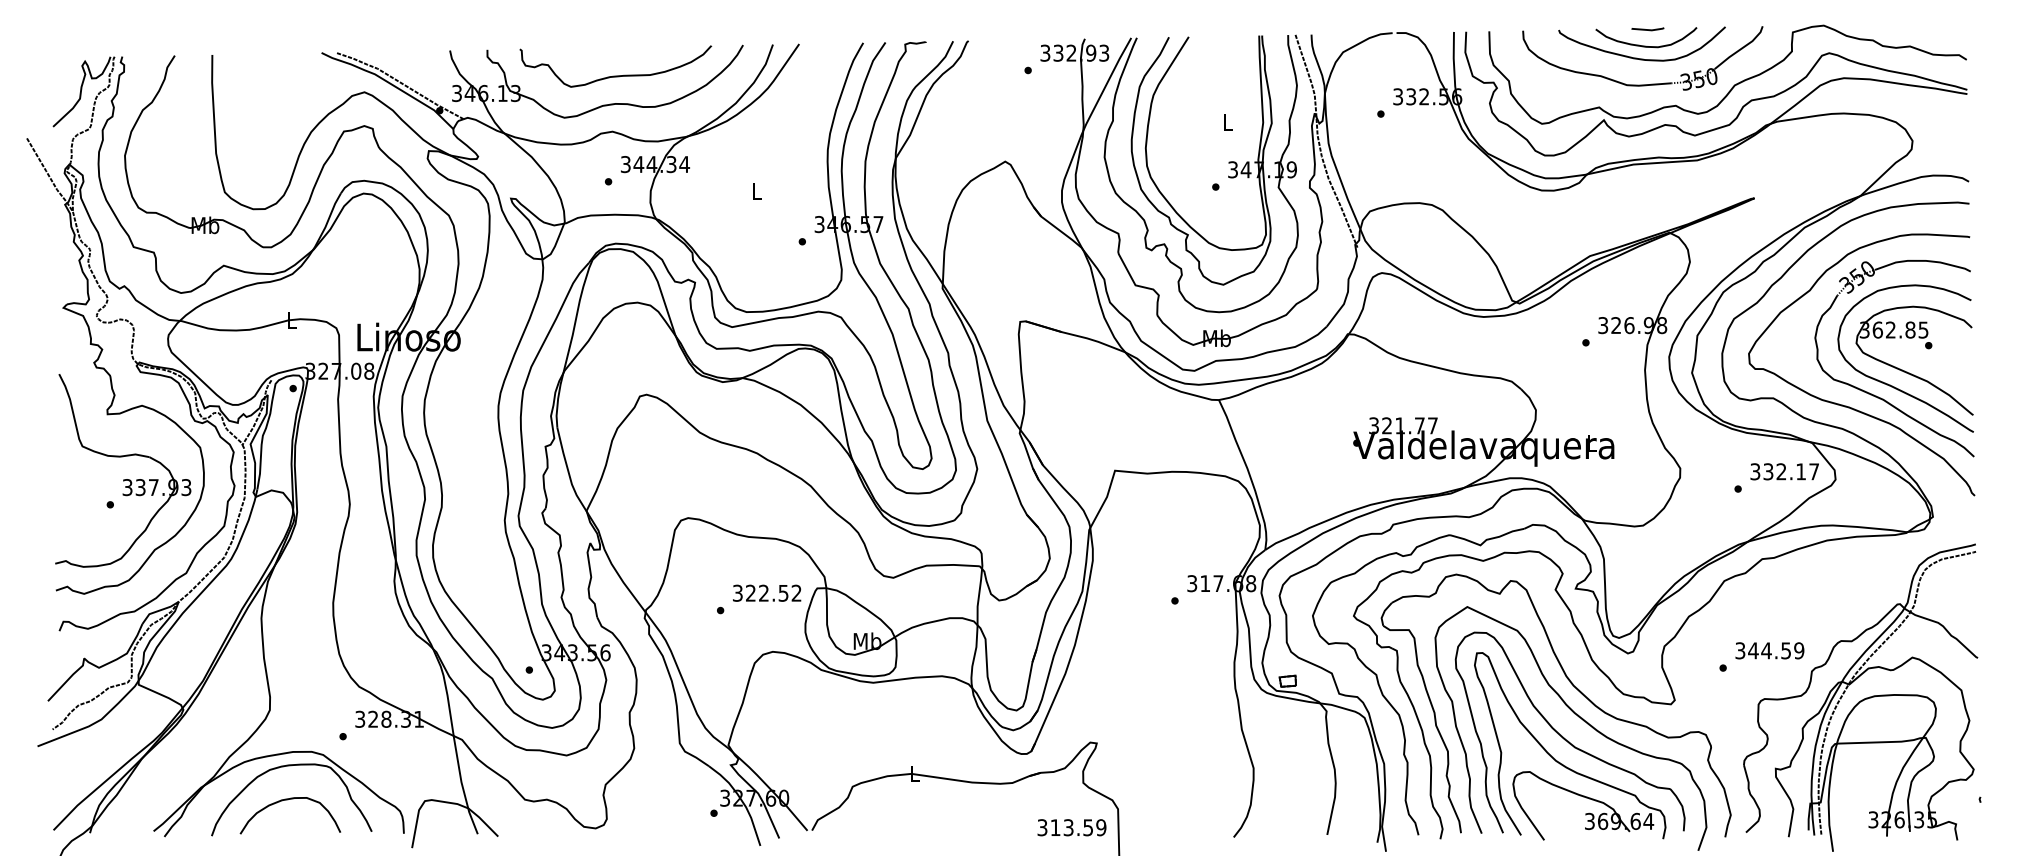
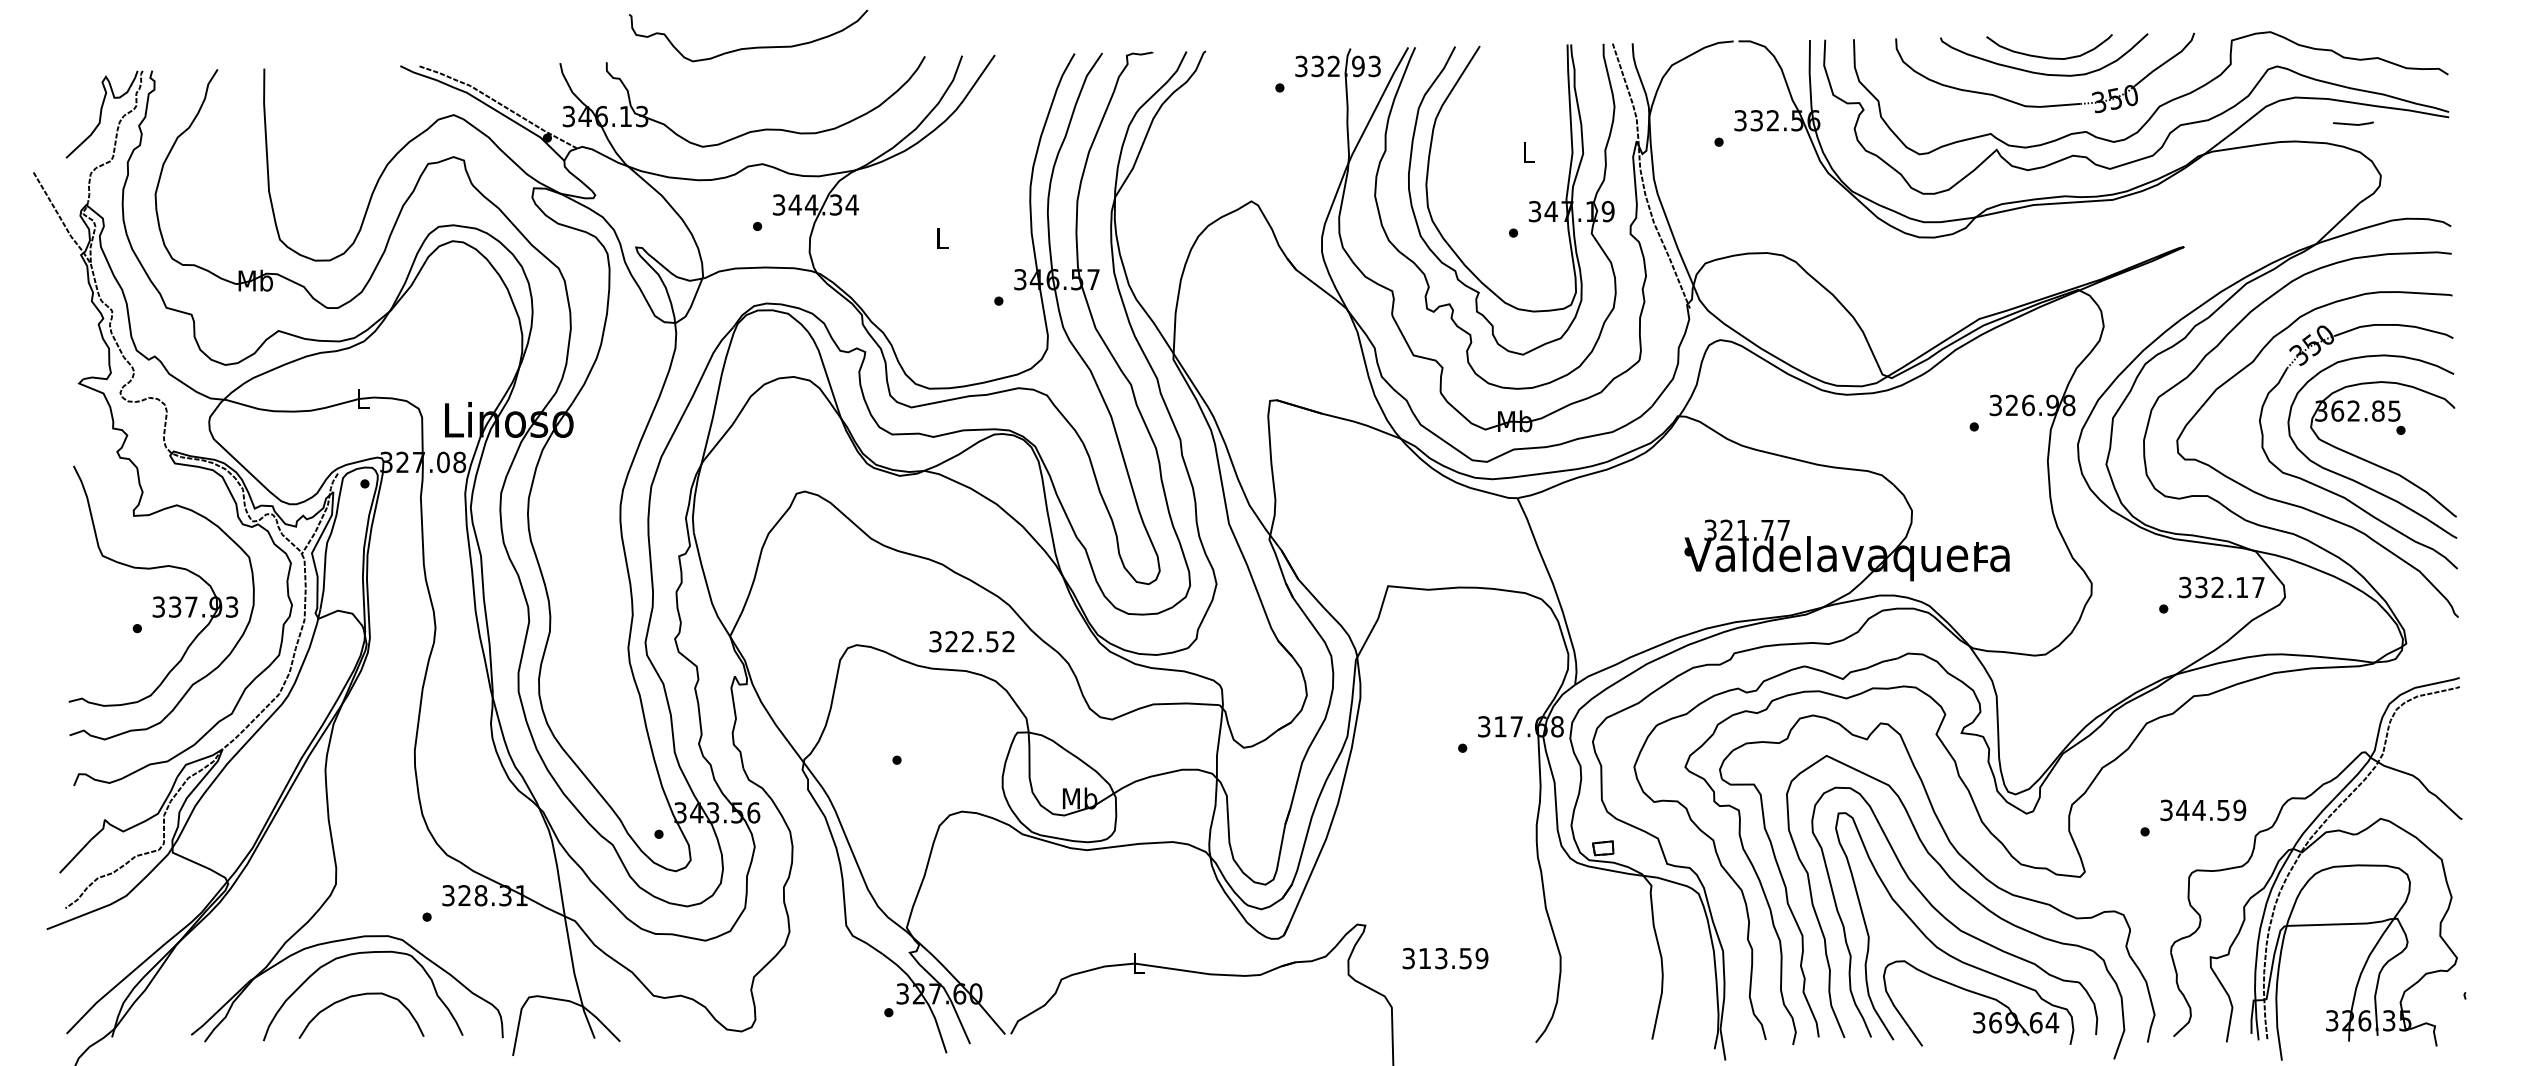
line: (1647, 29) -> (2353, 123), moved
curve: (615, 75) -> (748, 47), moved
text: (766, 593) -> (971, 641), moved
text: (1072, 827) -> (1445, 958), moved

